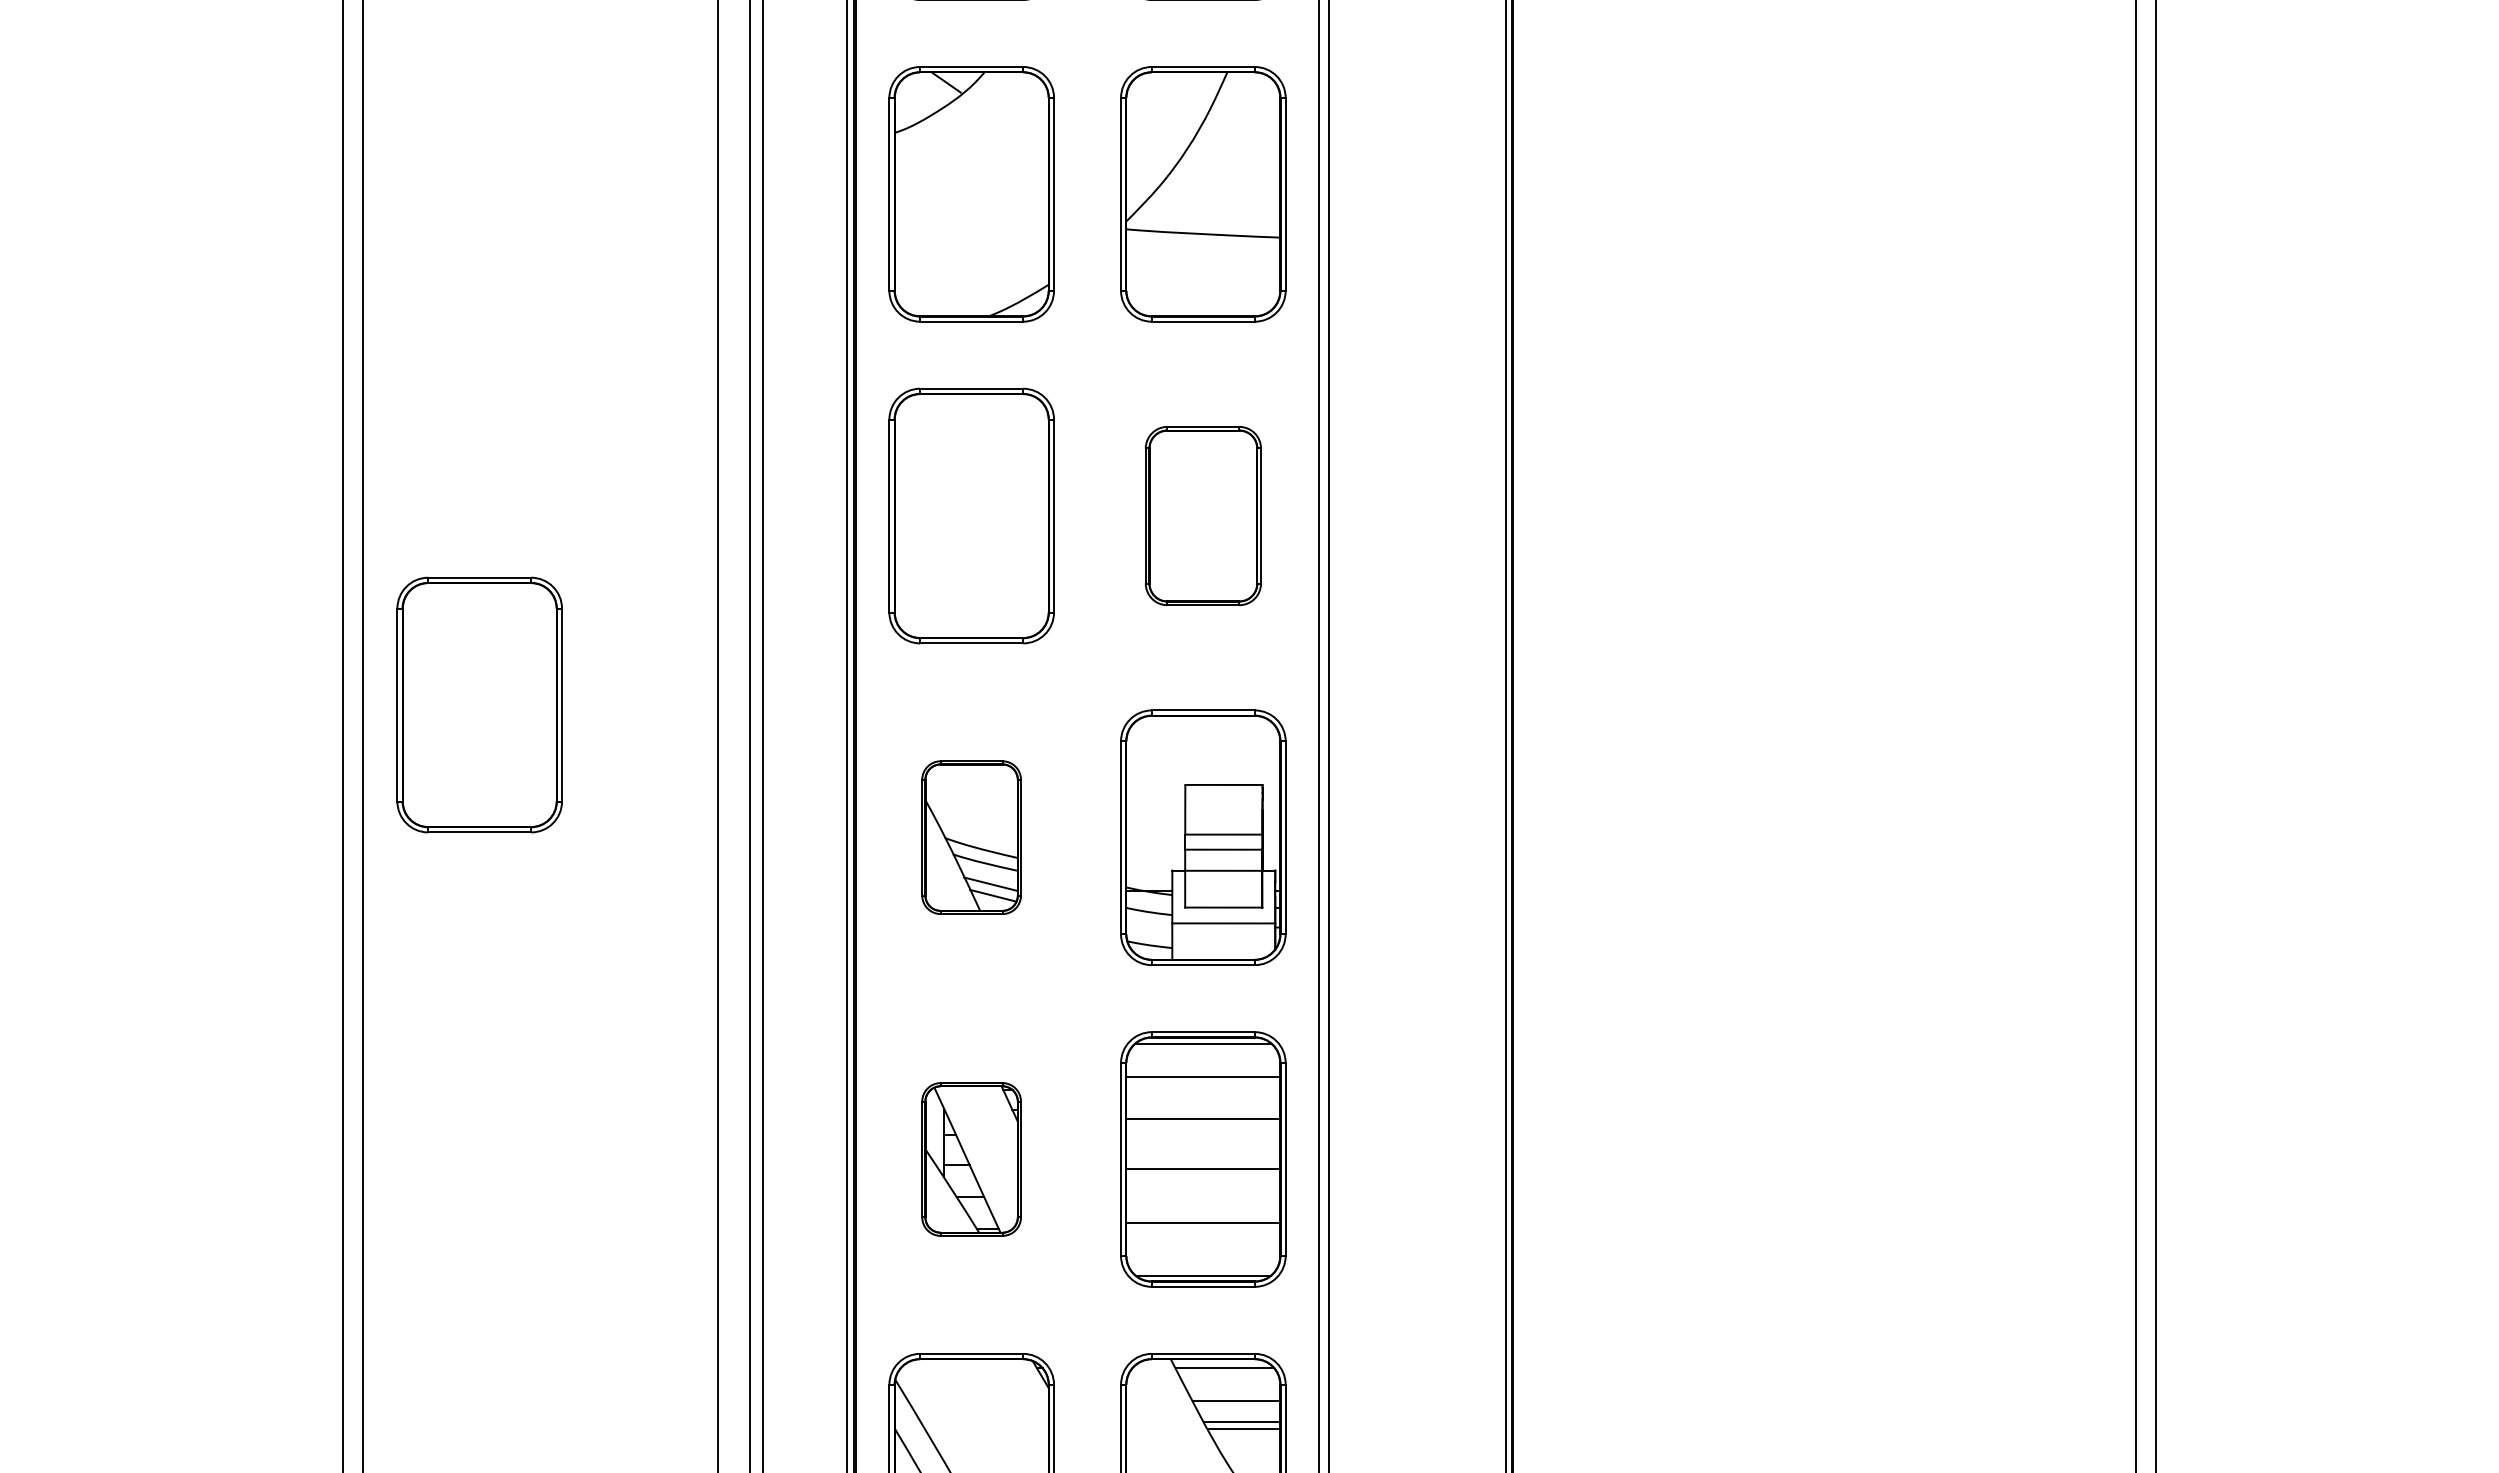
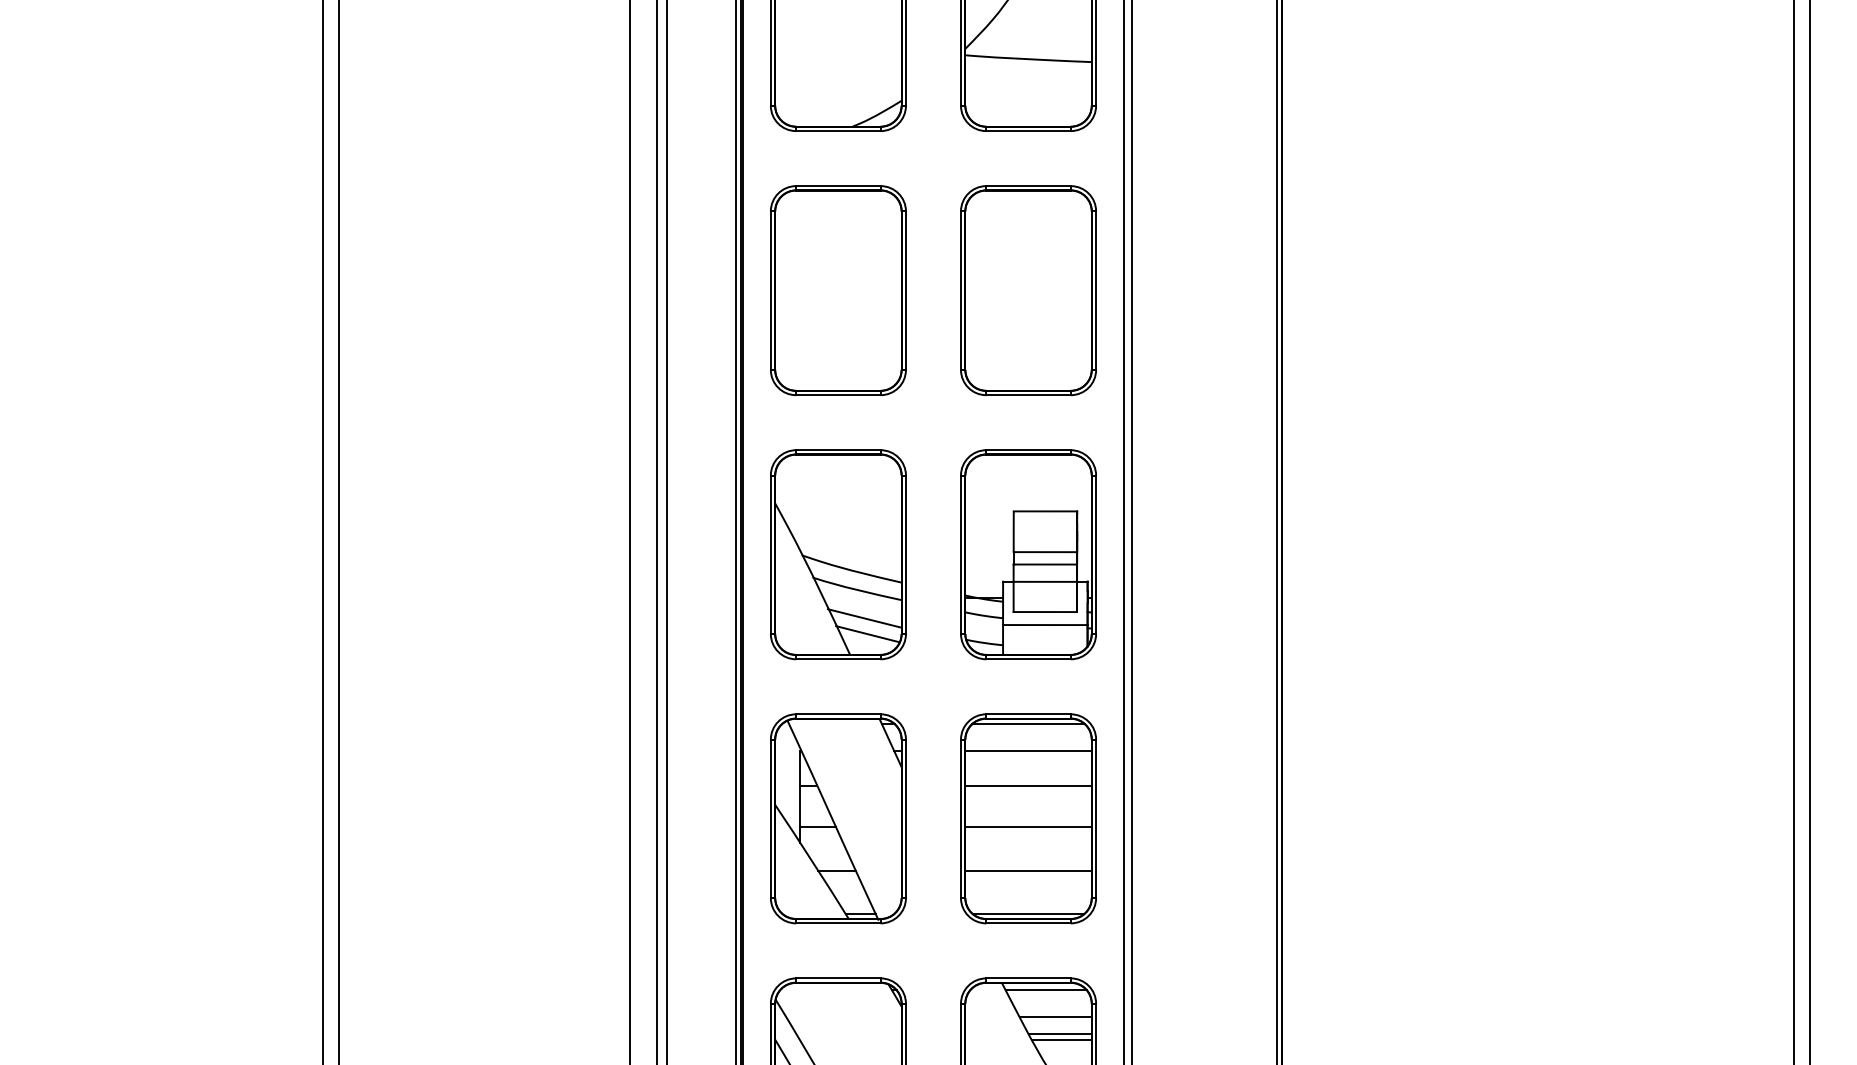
part: (1203, 515) -> (1028, 290), size x1.43
part: (479, 704) -> (434, 445), removed
part: (971, 837) -> (838, 554), size x1.67
part: (971, 1159) -> (838, 818), size x1.67

